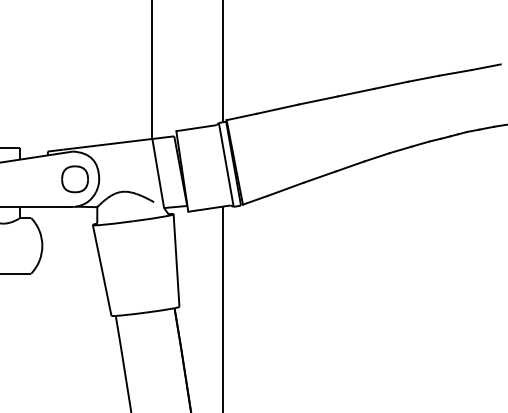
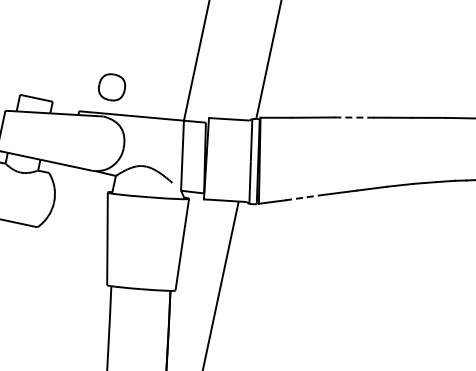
line: (318, 100) -> (354, 117), solid -> dashed
part: (74, 179) -> (111, 87), moved
line: (286, 189) -> (304, 198), solid -> dashed

